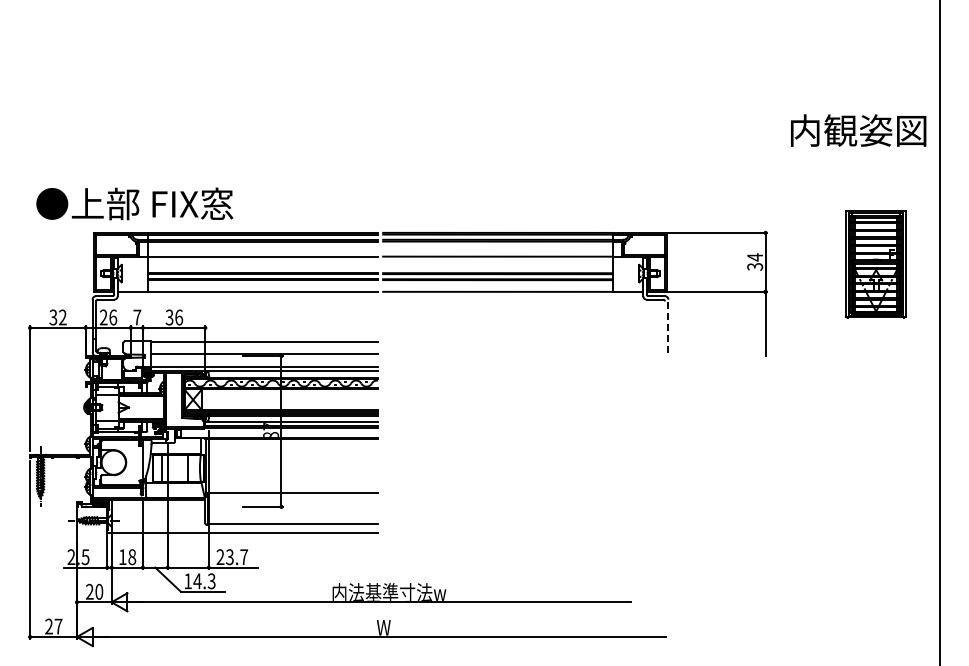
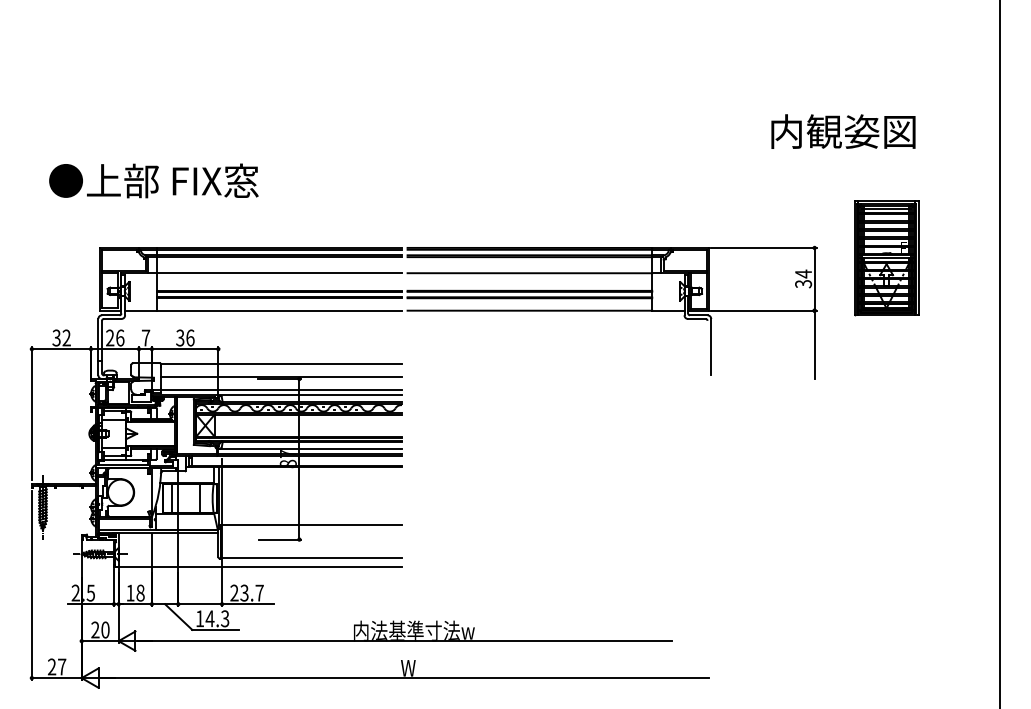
text: (858, 130) -> (843, 131), moved
text: (134, 203) -> (153, 180), moved
part: (875, 264) -> (885, 258), moved
line: (668, 325) -> (711, 346), dashed -> solid

